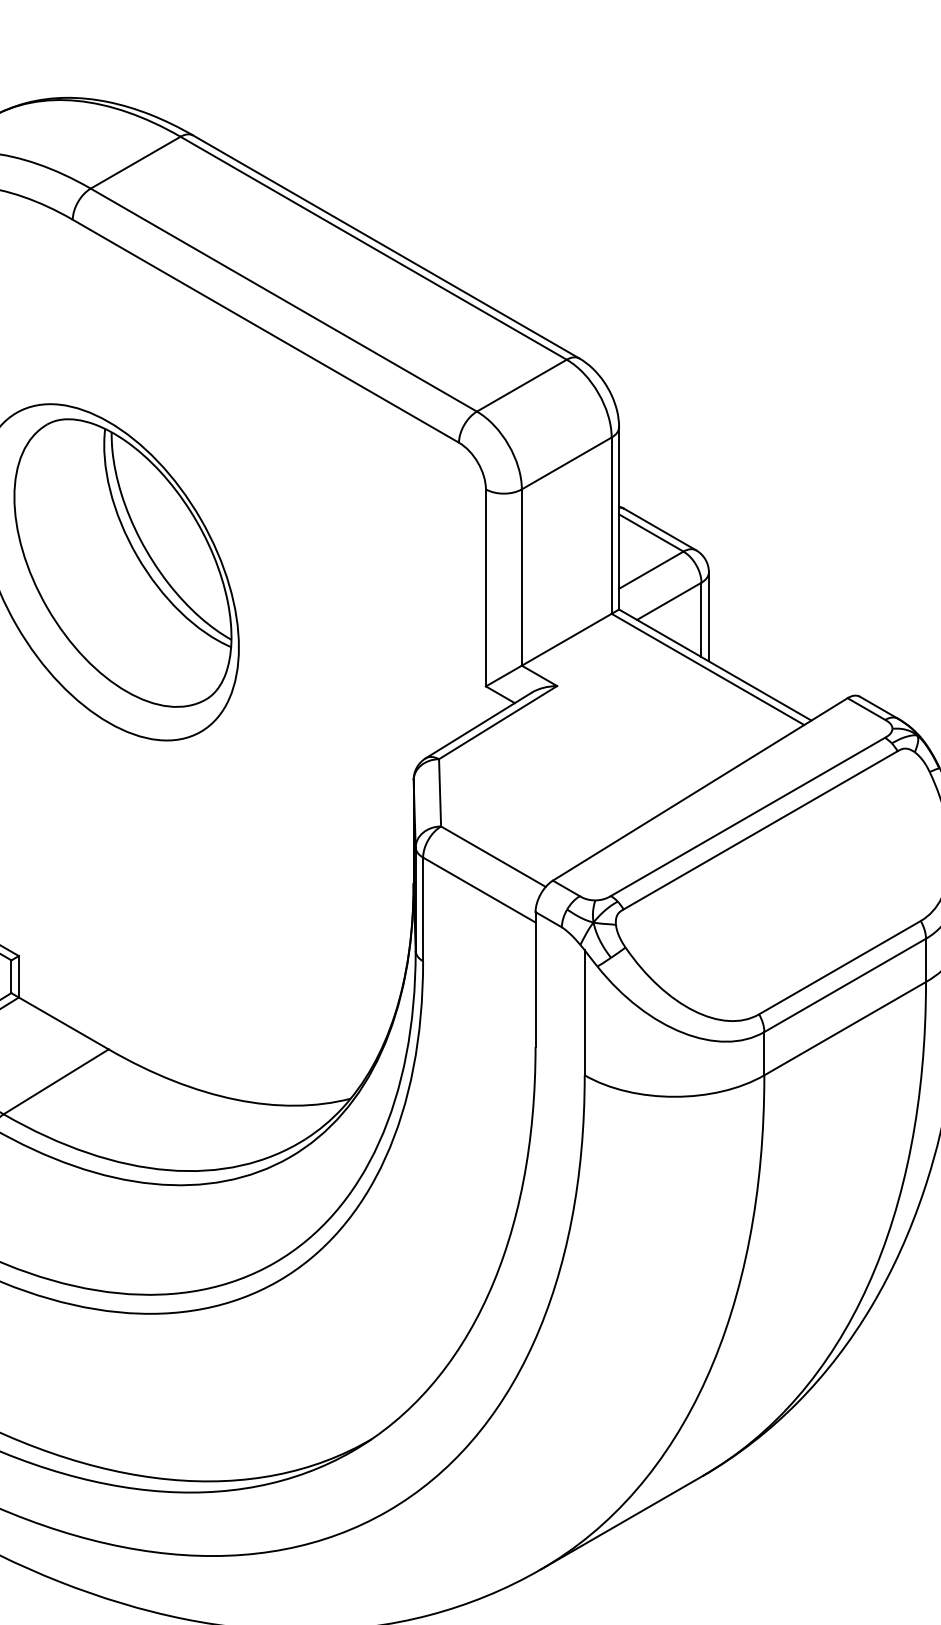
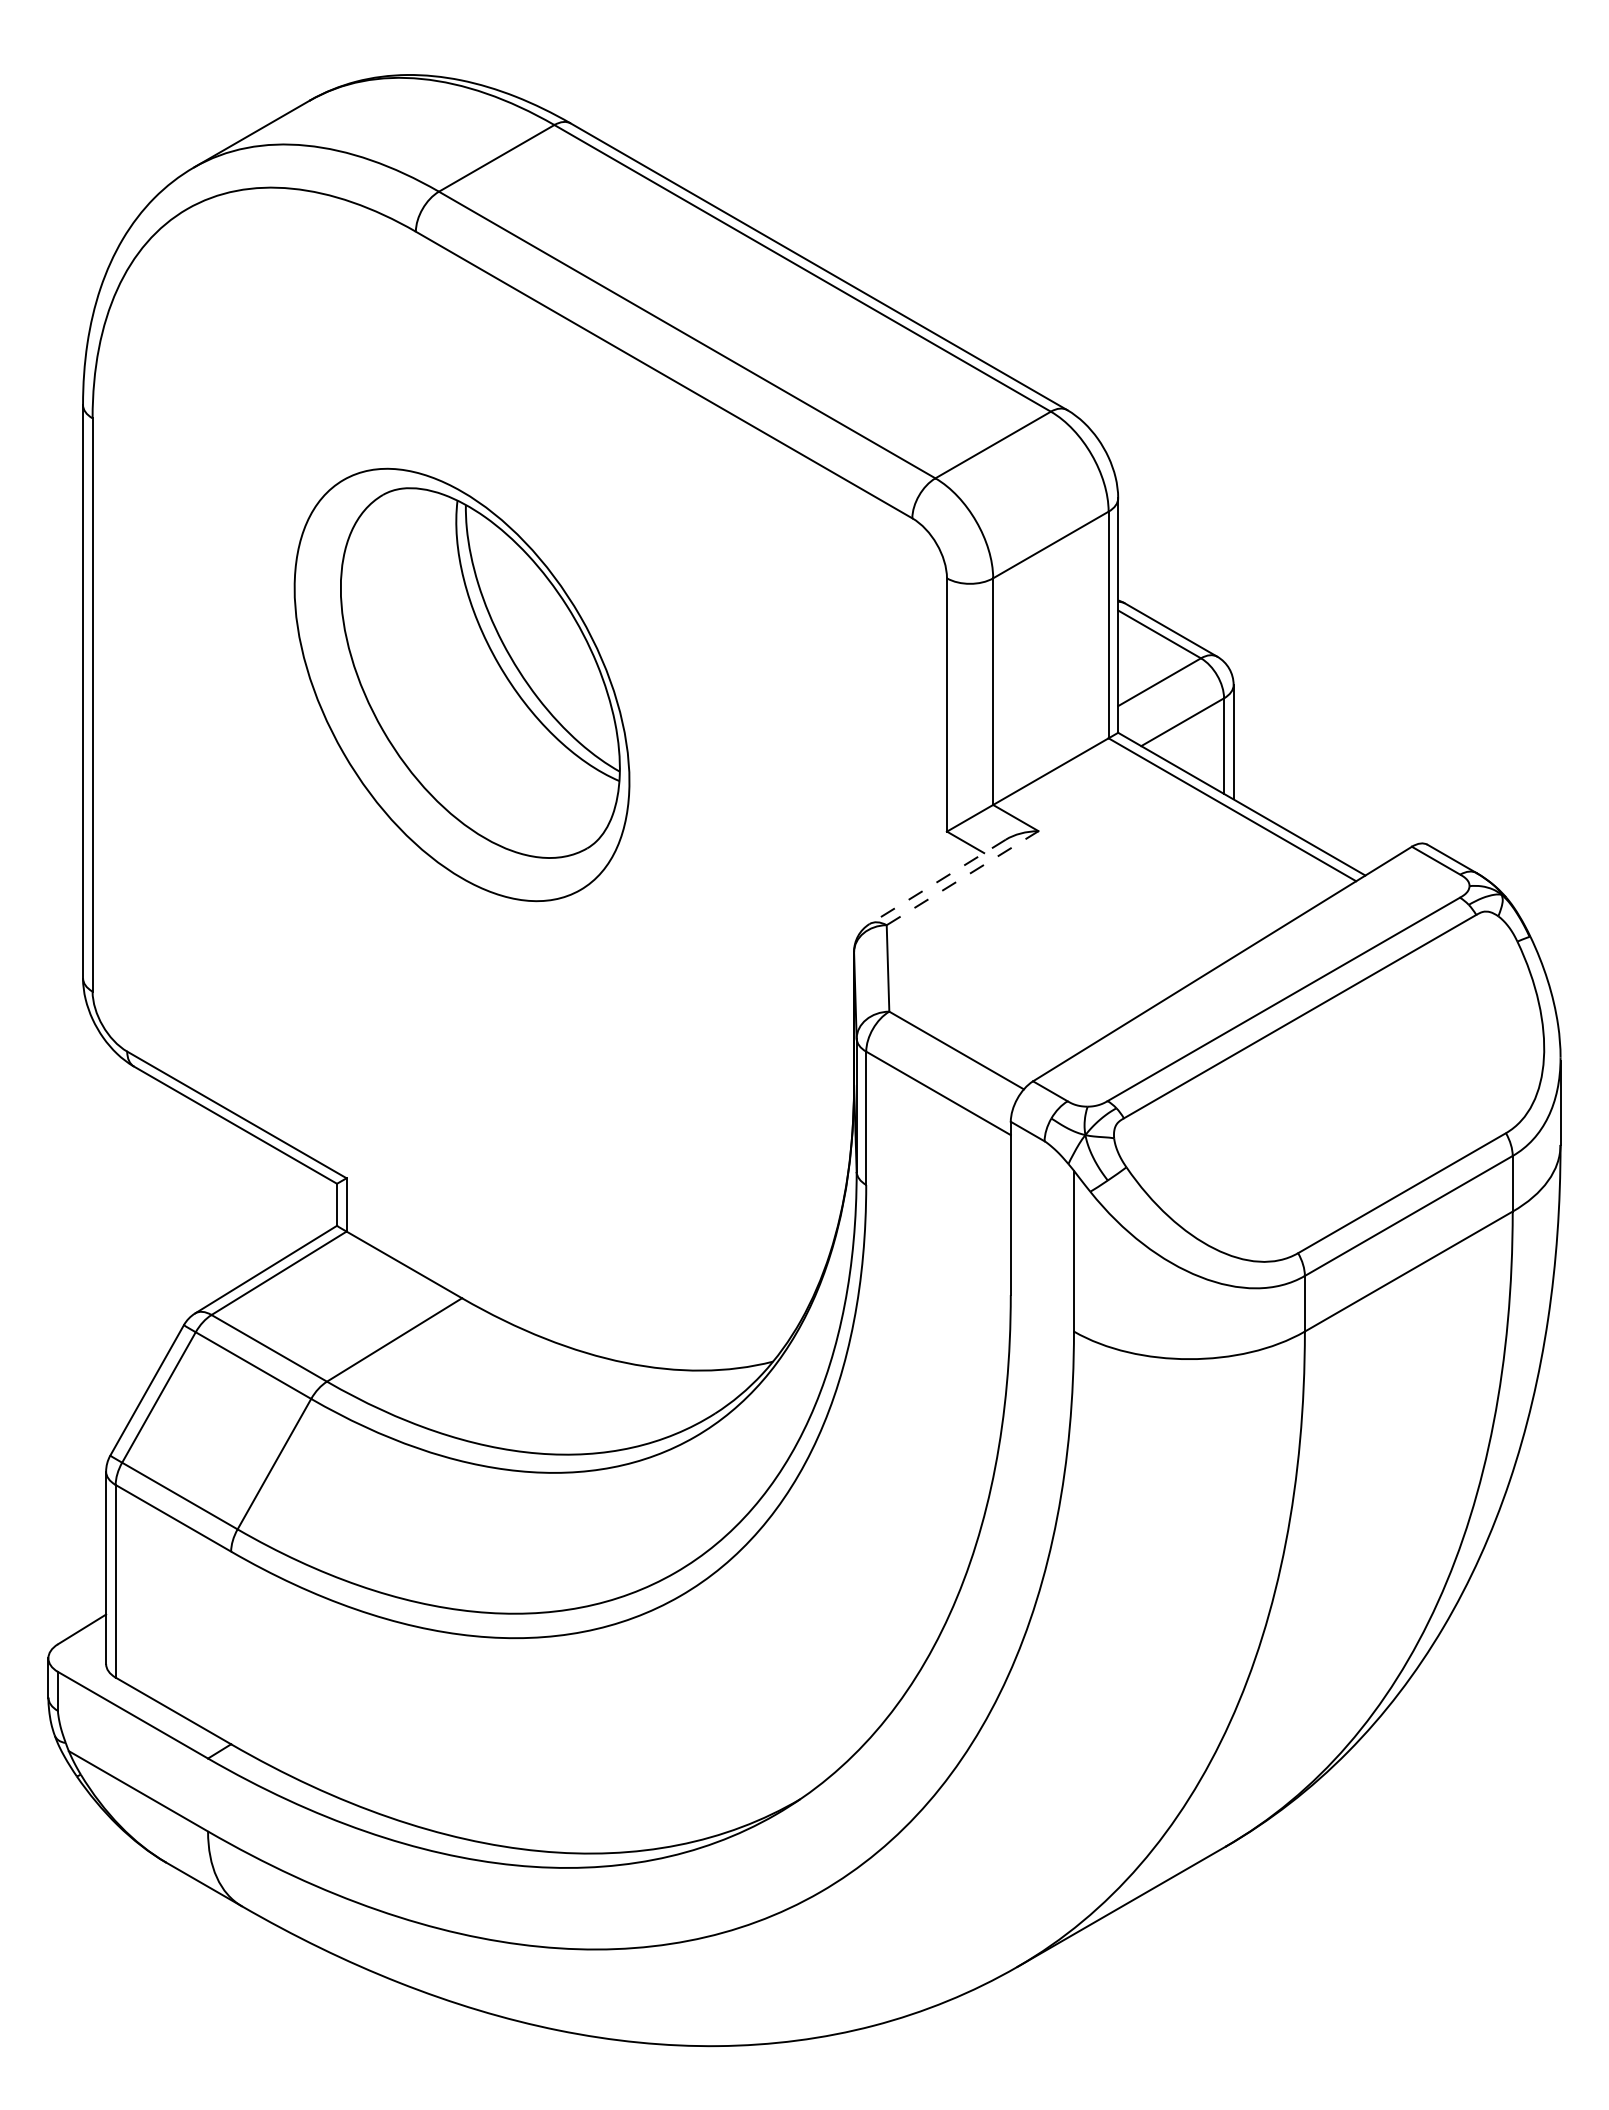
line: (498, 722) -> (963, 877), solid -> dashed
line: (478, 725) -> (937, 882), solid -> dashed

